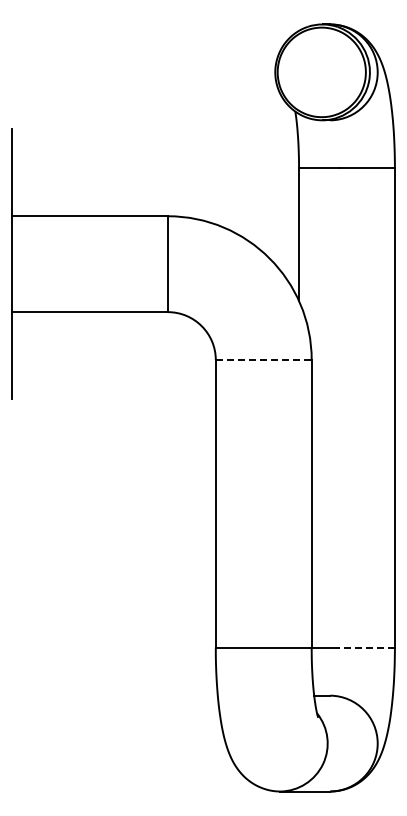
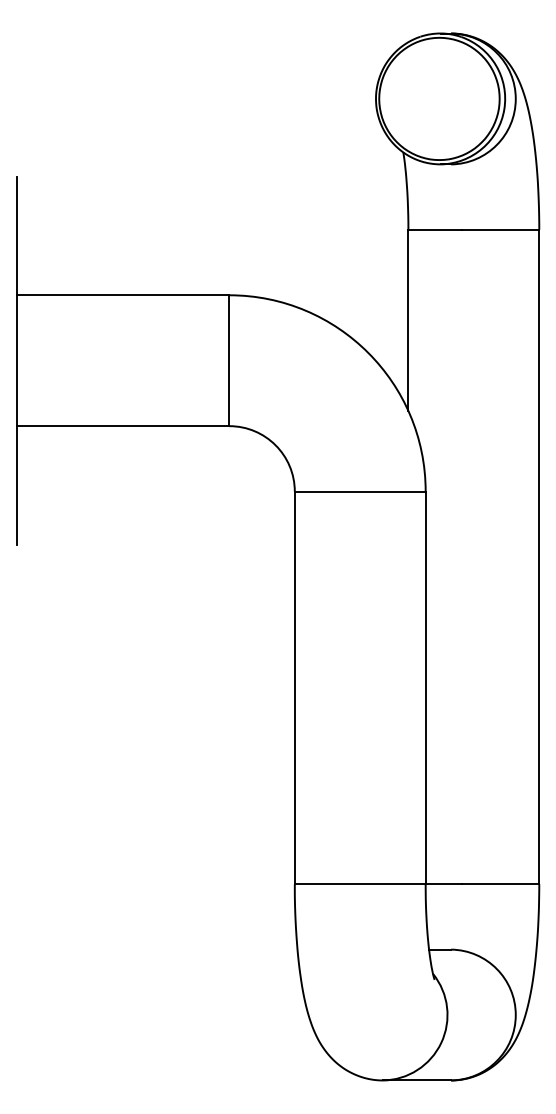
line: (263, 360) -> (359, 492), dashed -> solid
line: (366, 647) -> (500, 883), dashed -> solid

